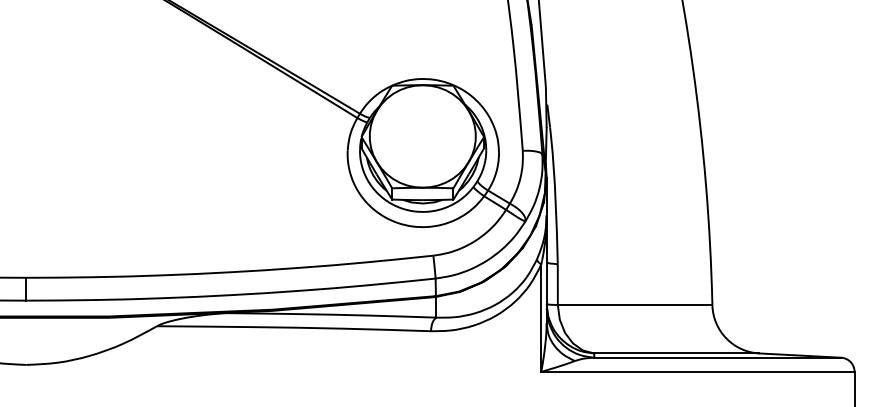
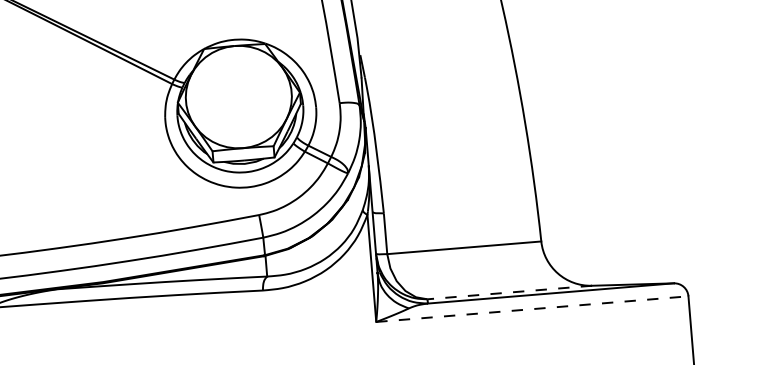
line: (676, 353) -> (509, 292), solid -> dashed
line: (697, 371) -> (531, 308), solid -> dashed

